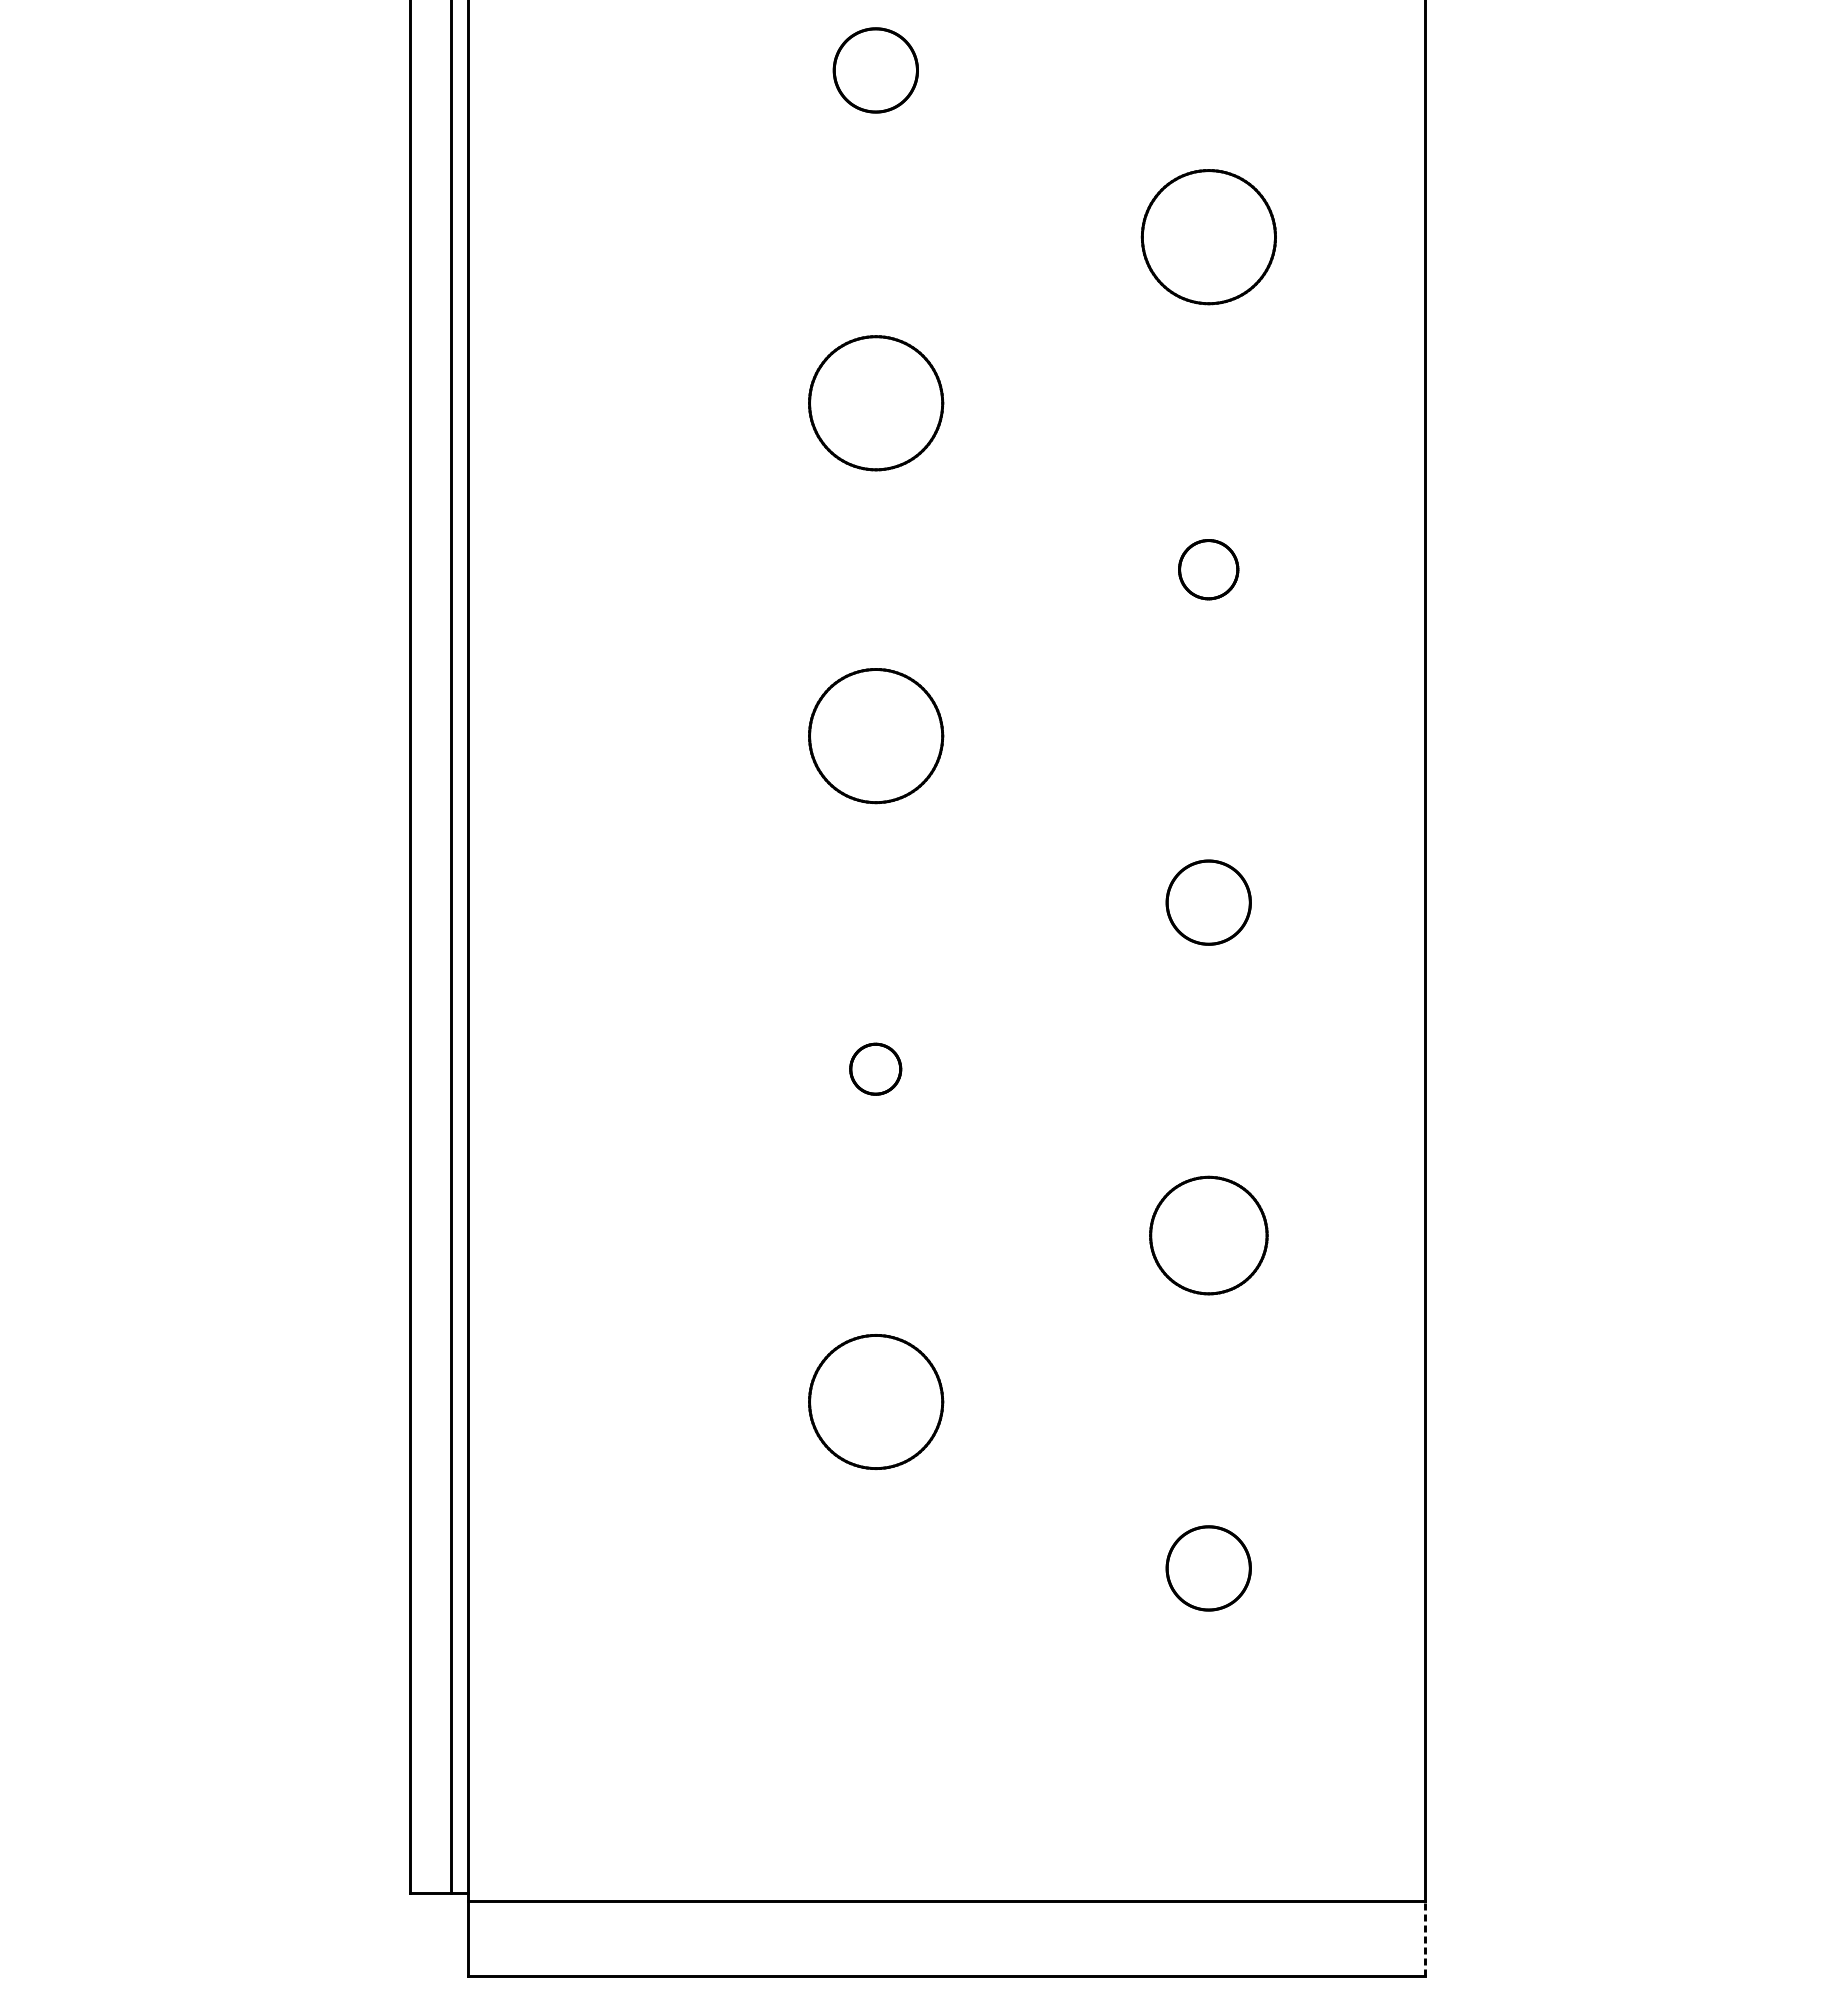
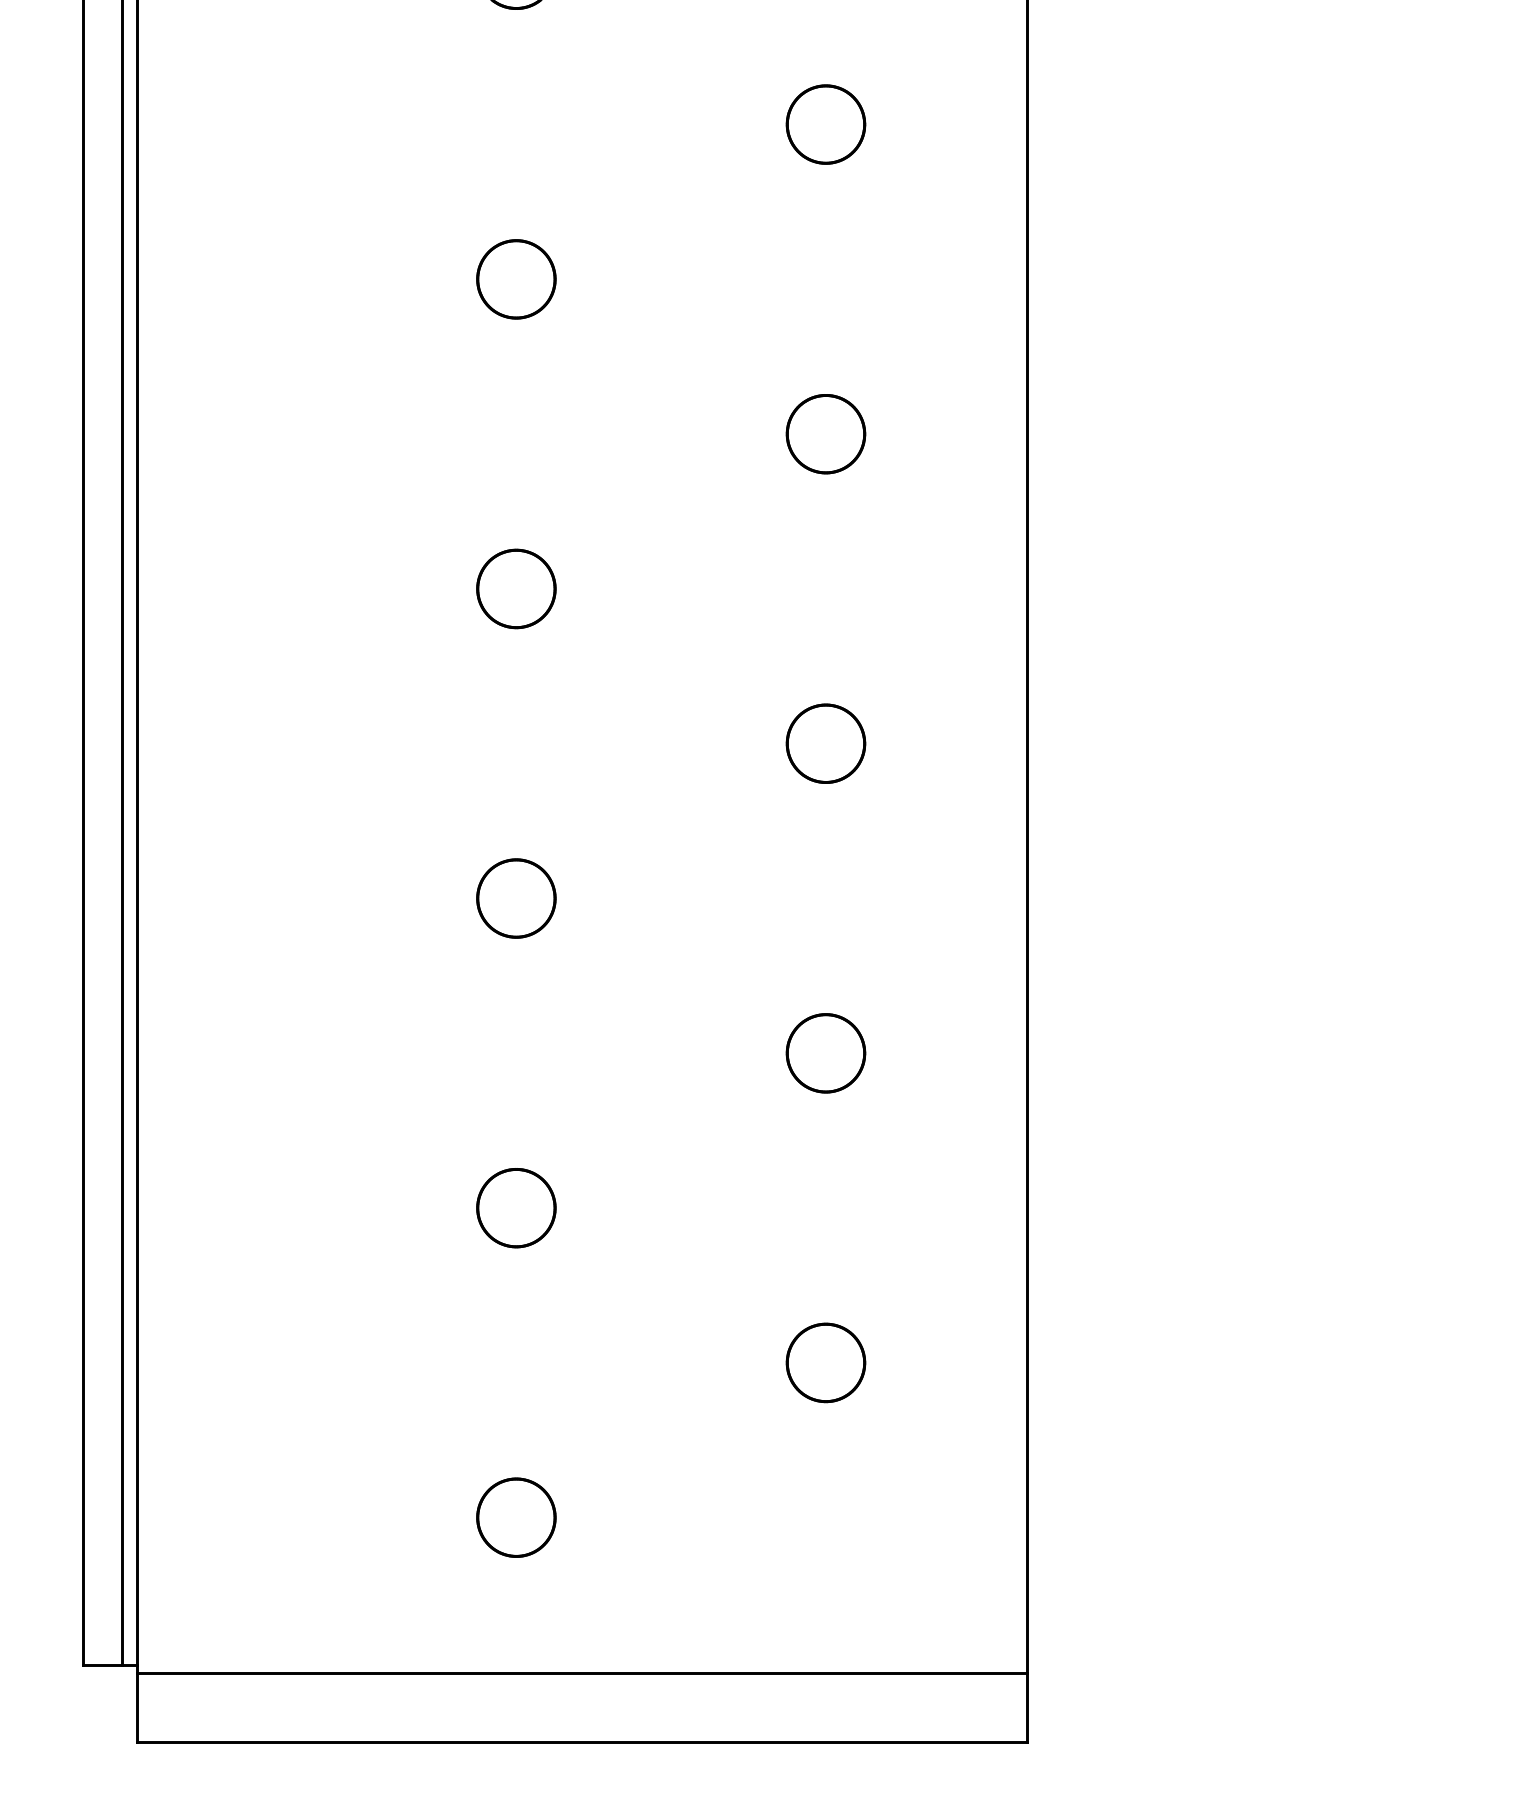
part: (1208, 236) -> (825, 124), size x0.62
part: (875, 403) -> (516, 279), size x0.62
part: (1208, 569) -> (825, 433), size x1.43
part: (875, 736) -> (516, 589), size x0.62
part: (875, 1069) -> (516, 898), size x1.67
part: (1208, 1235) -> (825, 1053), size x0.71
part: (875, 1401) -> (516, 1207), size x0.62
part: (875, 1734) -> (516, 1517), added
line: (1425, 1938) -> (1027, 1707), dashed -> solid

